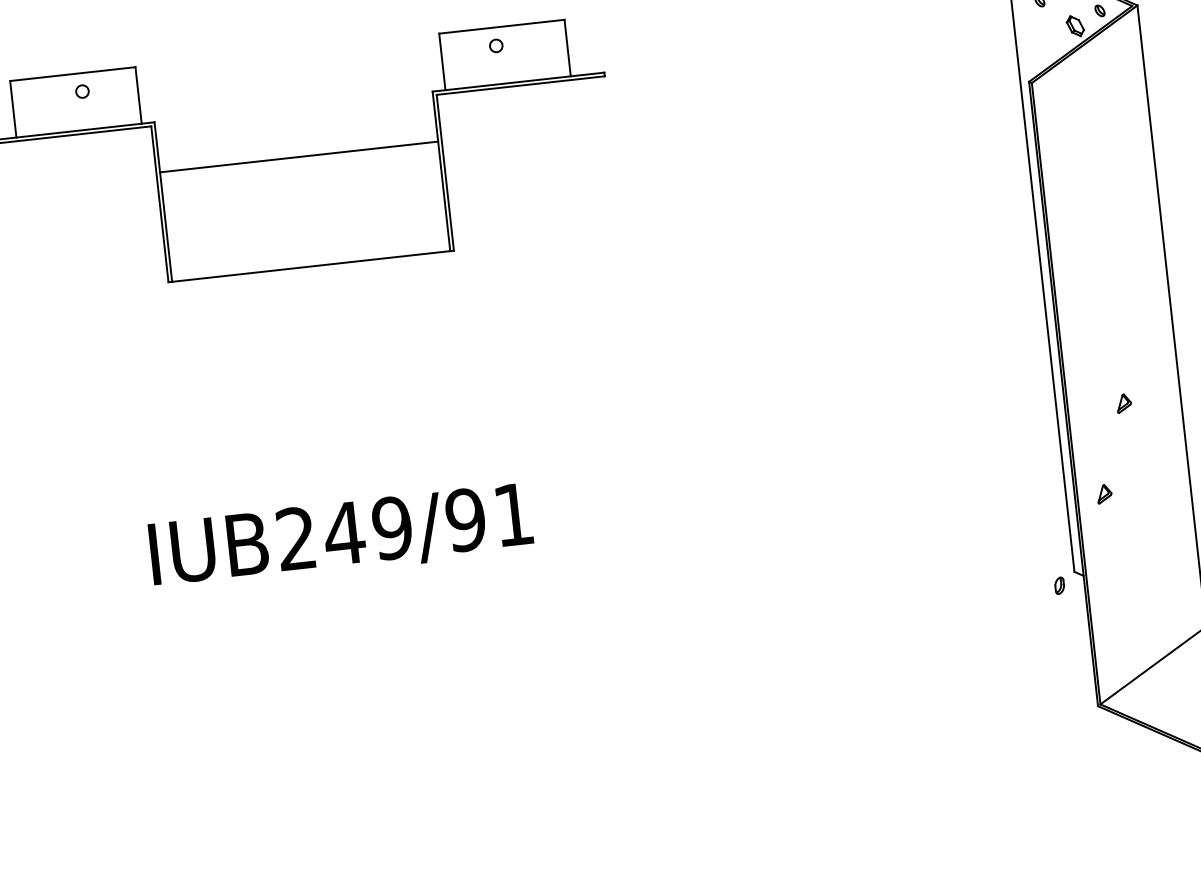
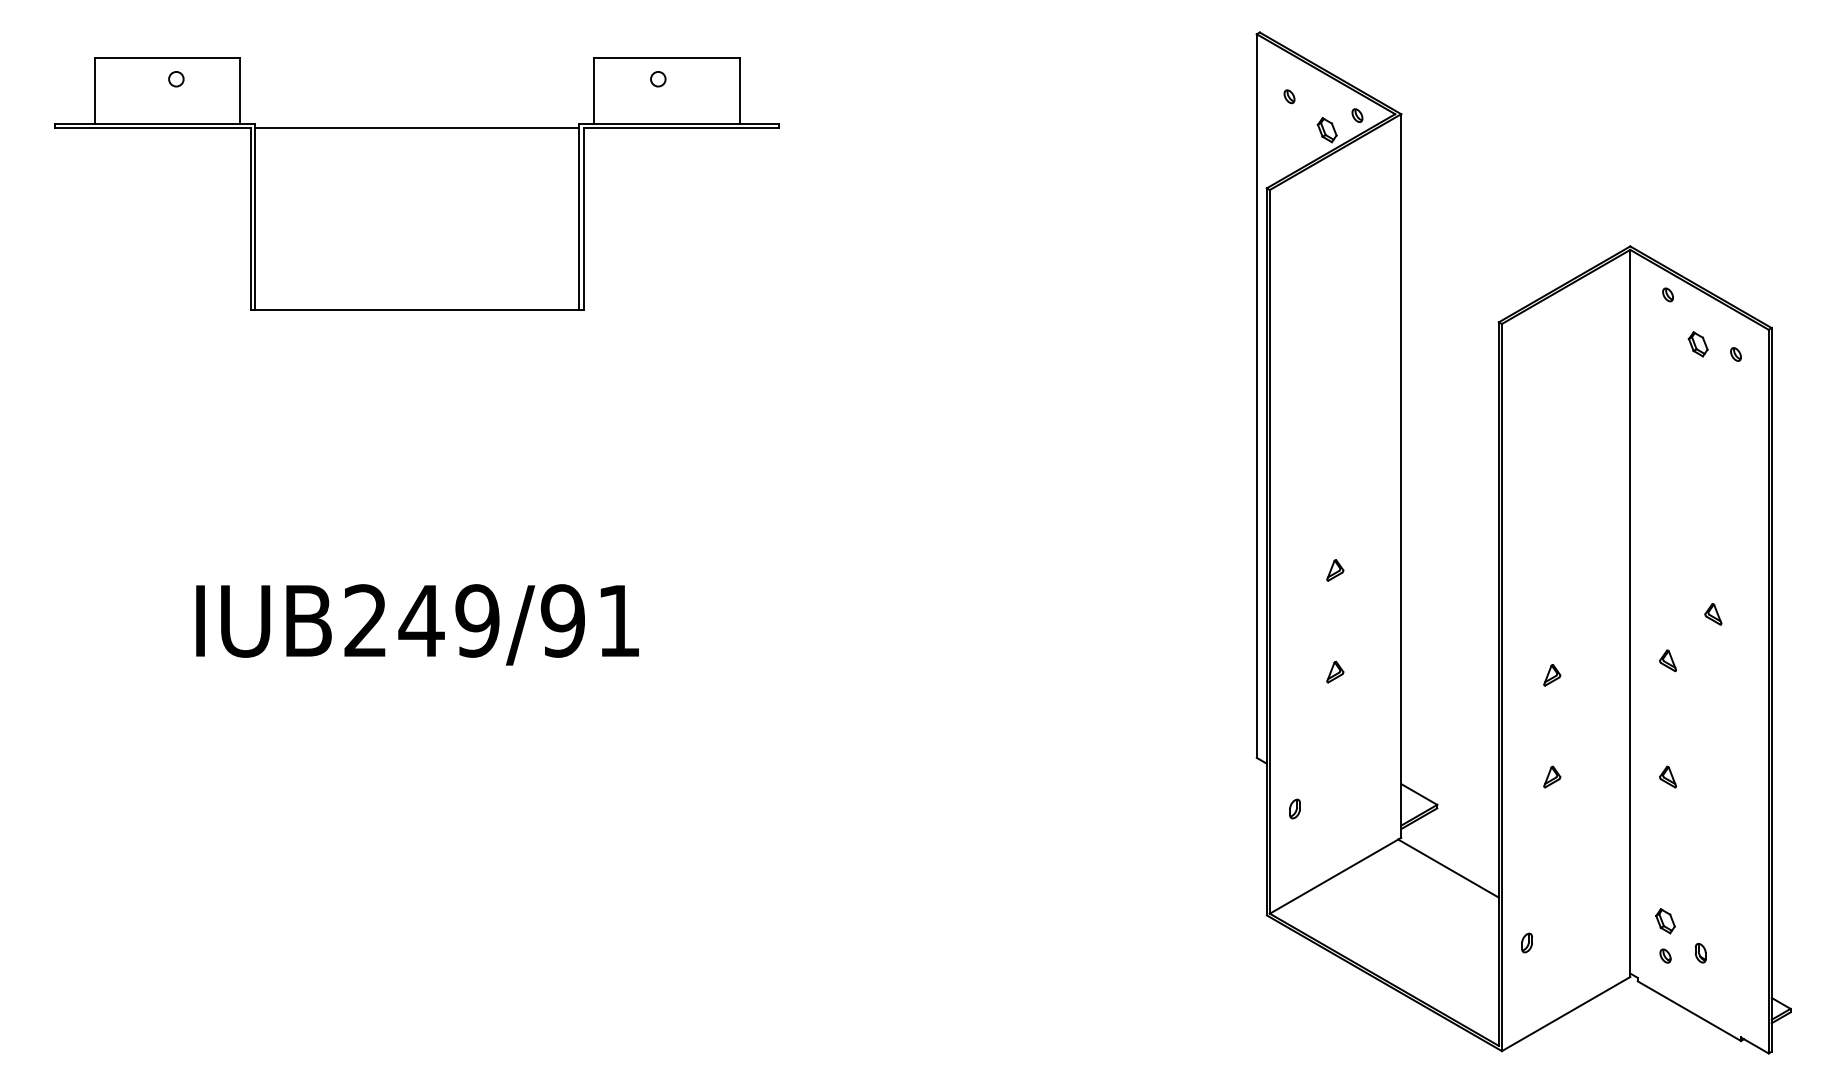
line: (299, 157) -> (417, 128), moved
part: (1104, 493) -> (1335, 671), moved
part: (1059, 585) -> (1294, 808), moved

